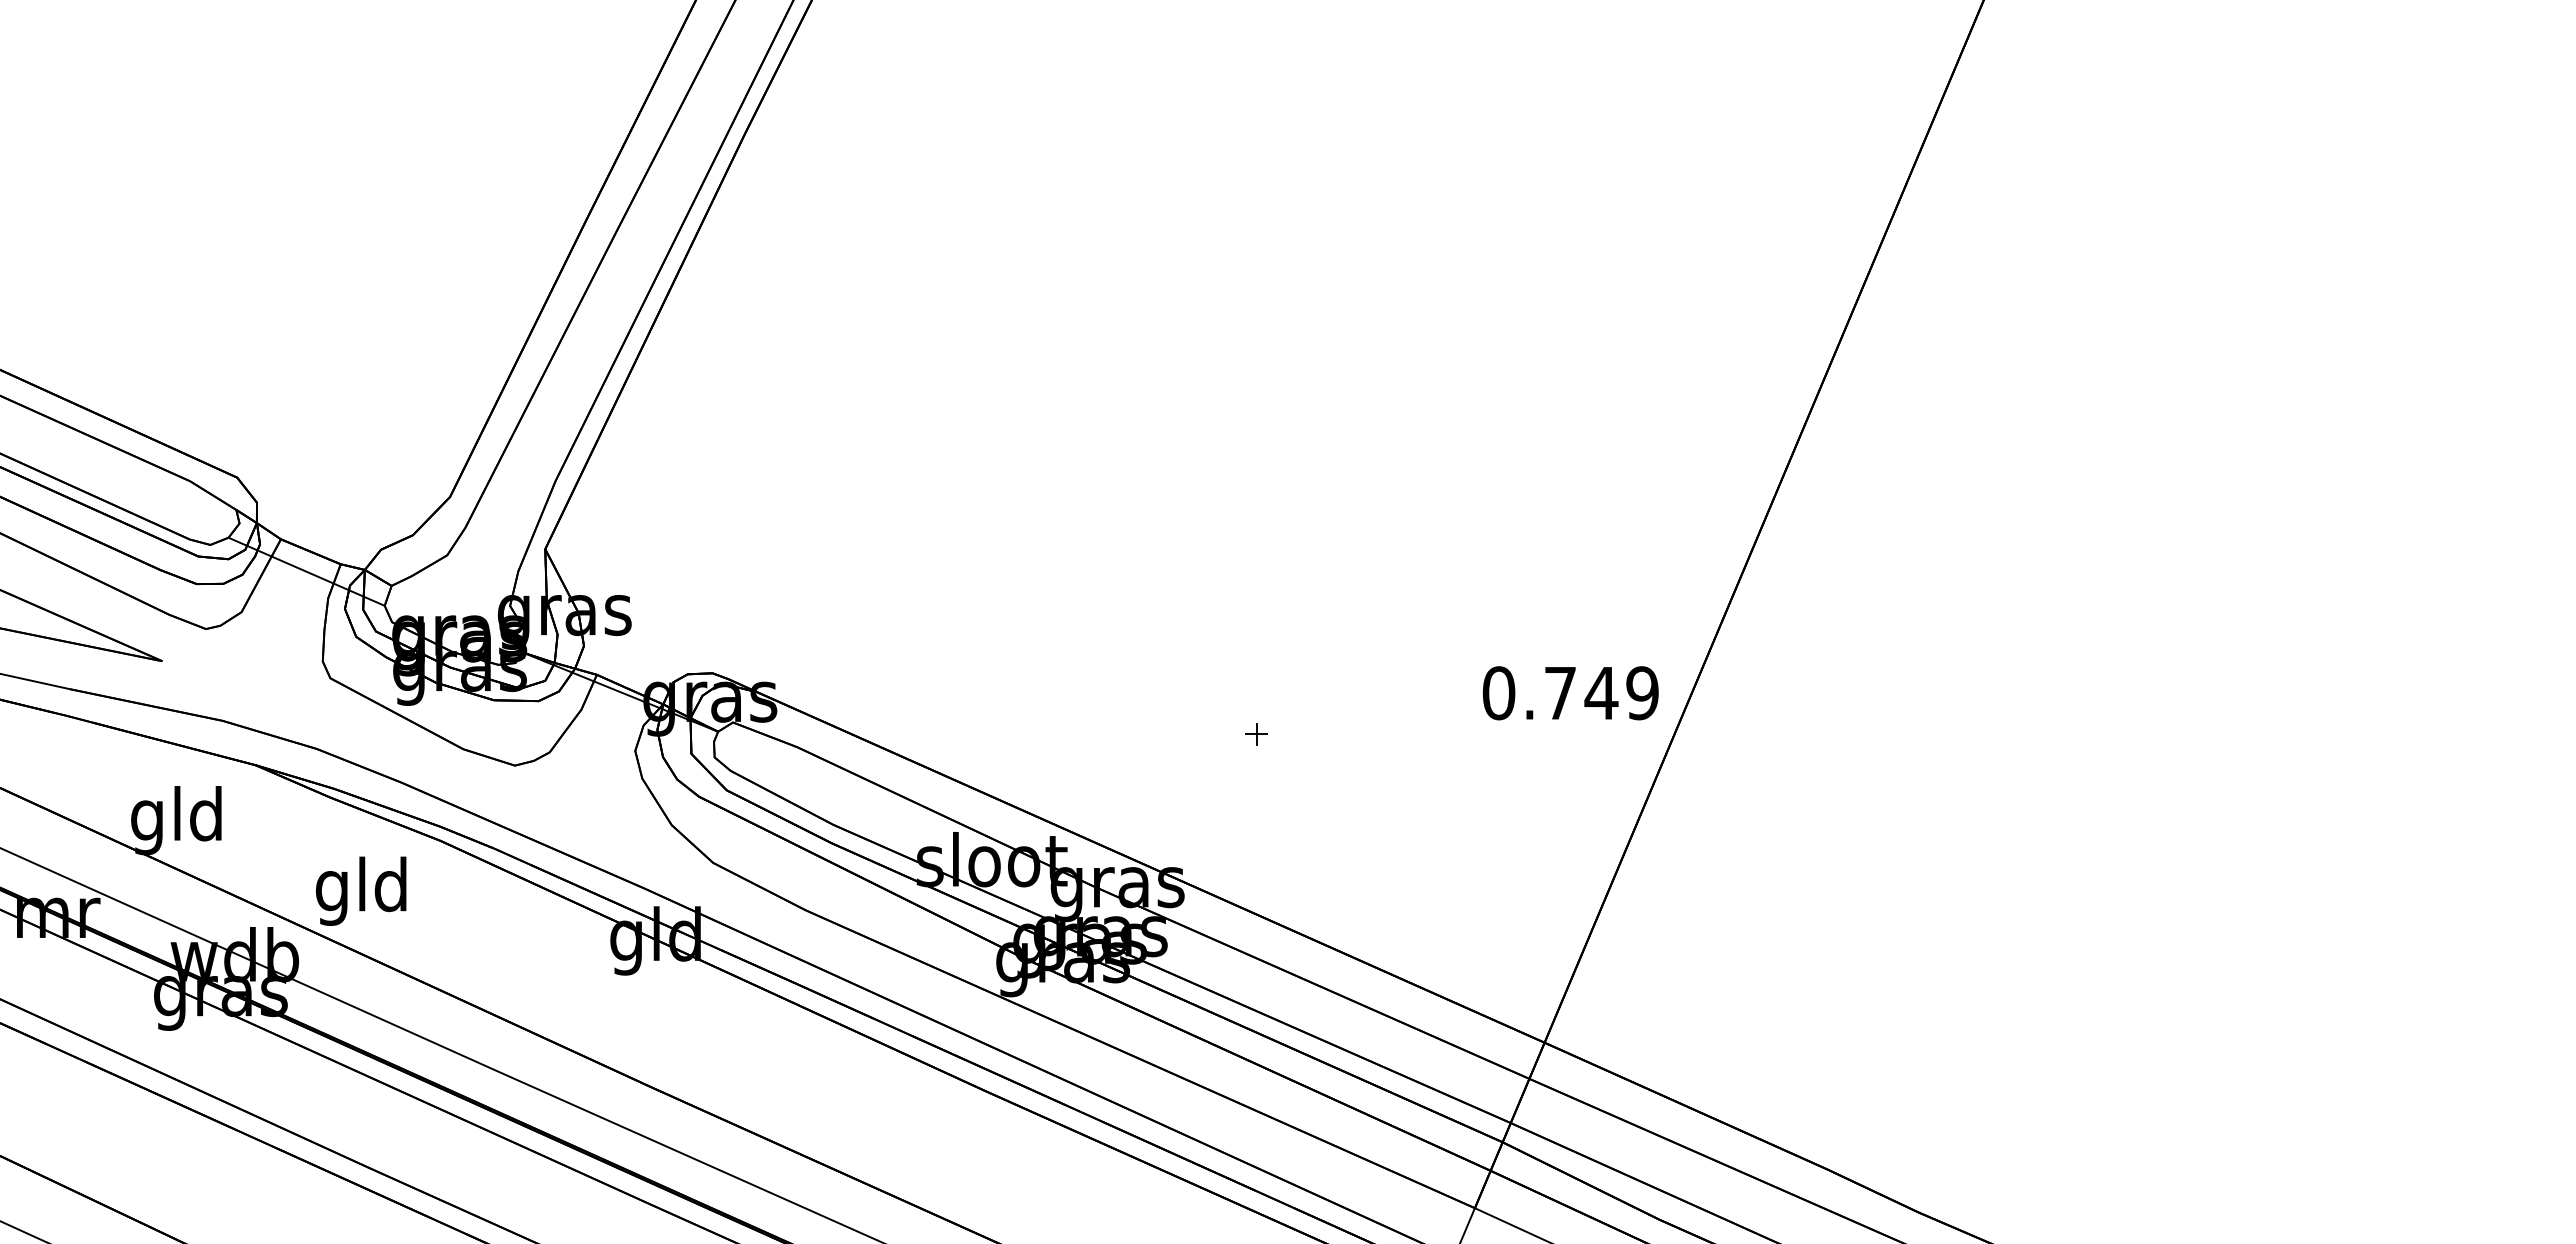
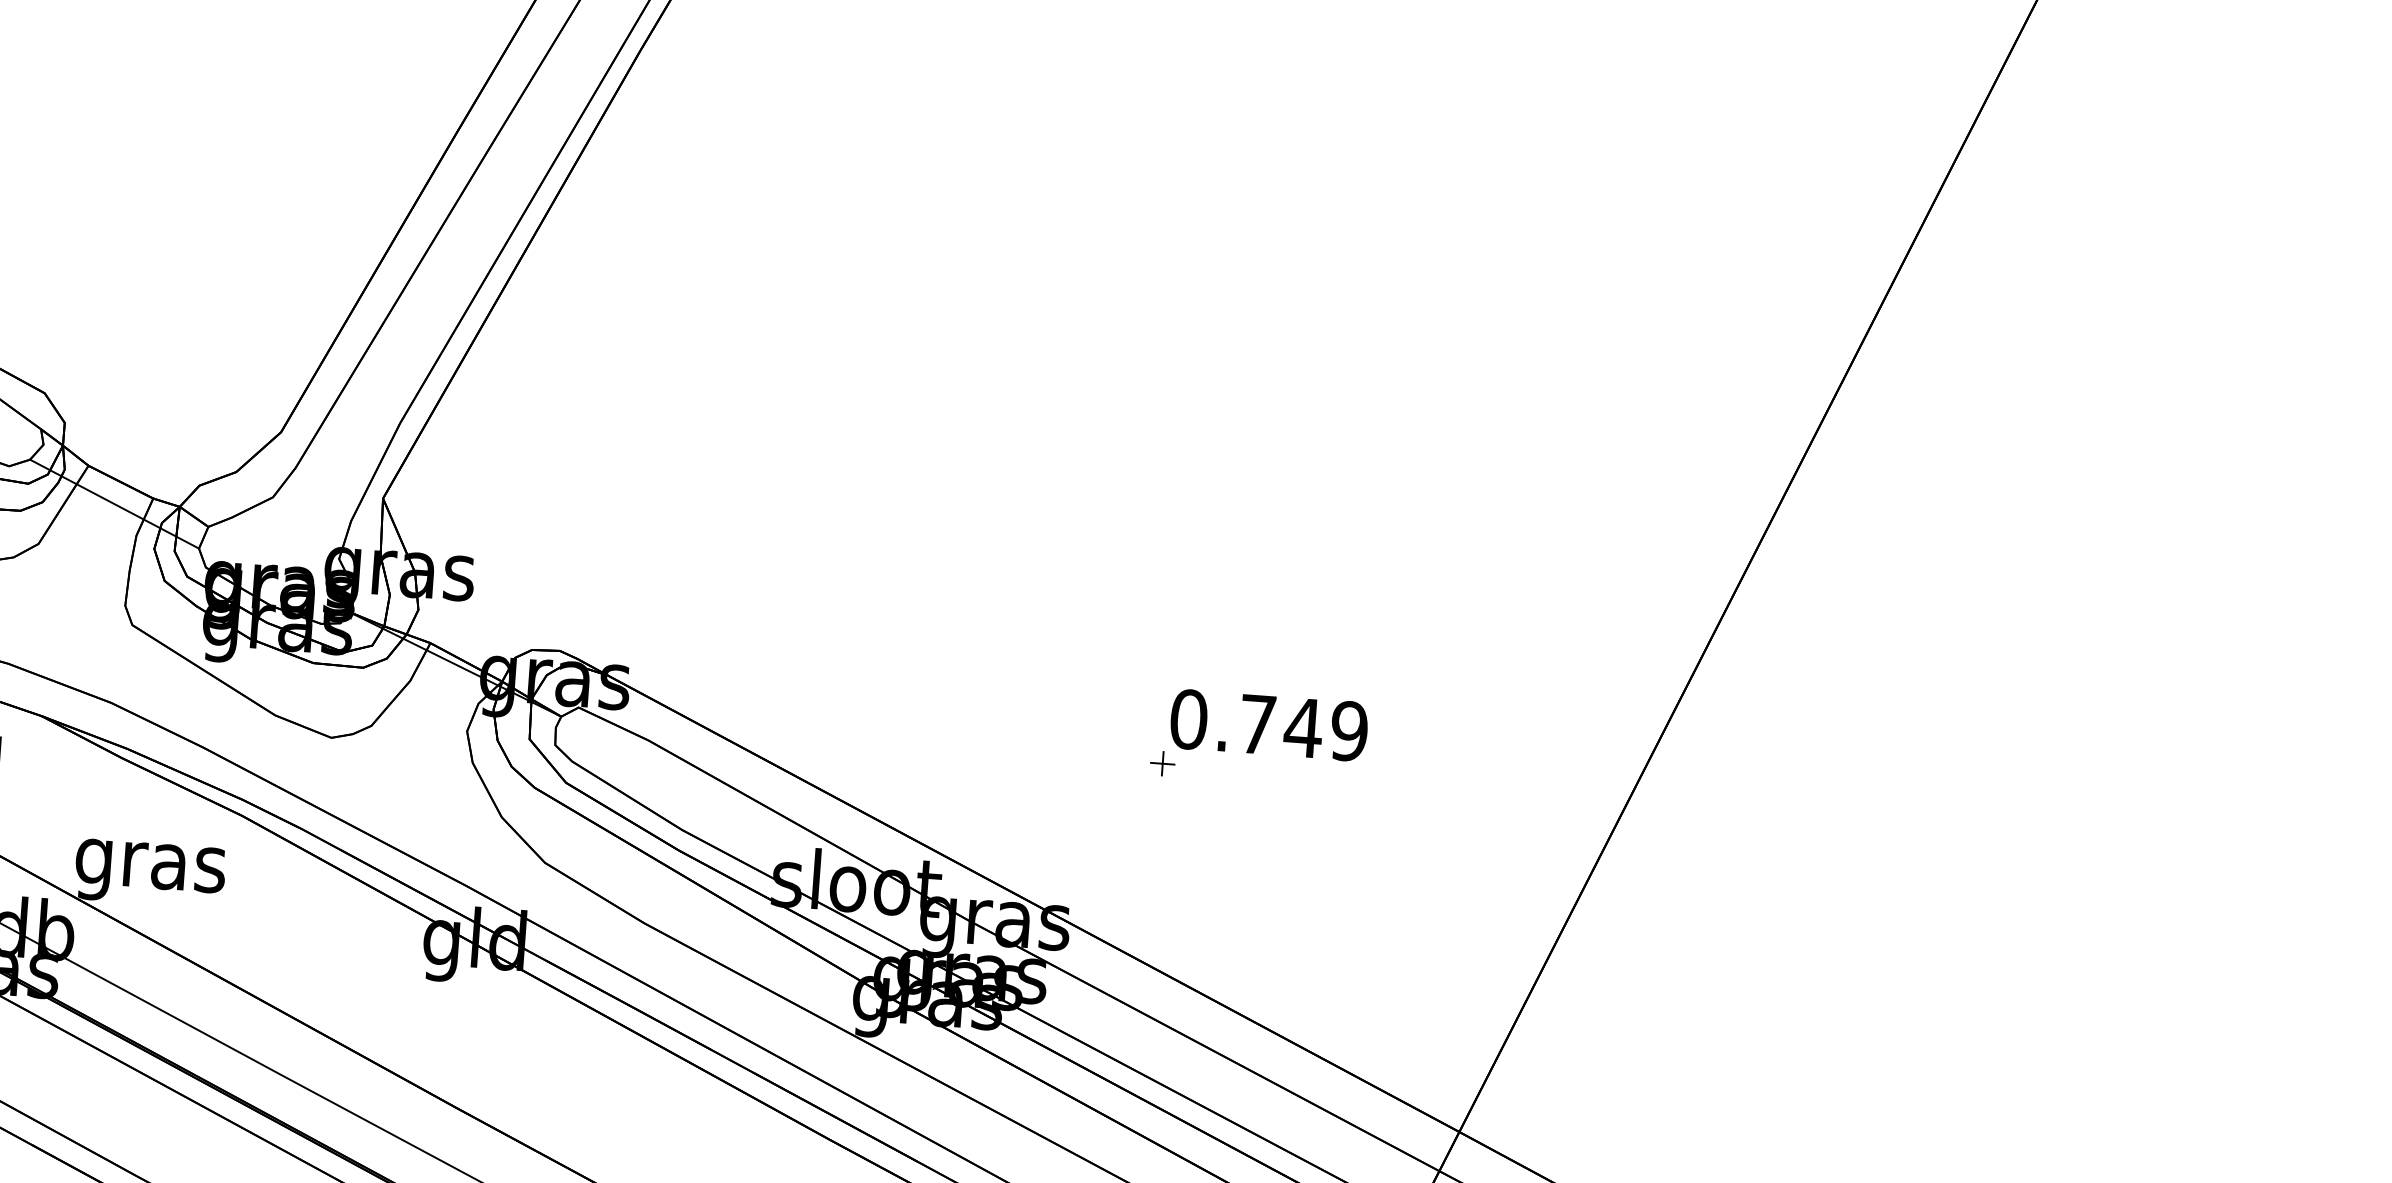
text: (1570, 693) -> (1268, 725), moved
text: (362, 890) -> (150, 864), gld -> gras

